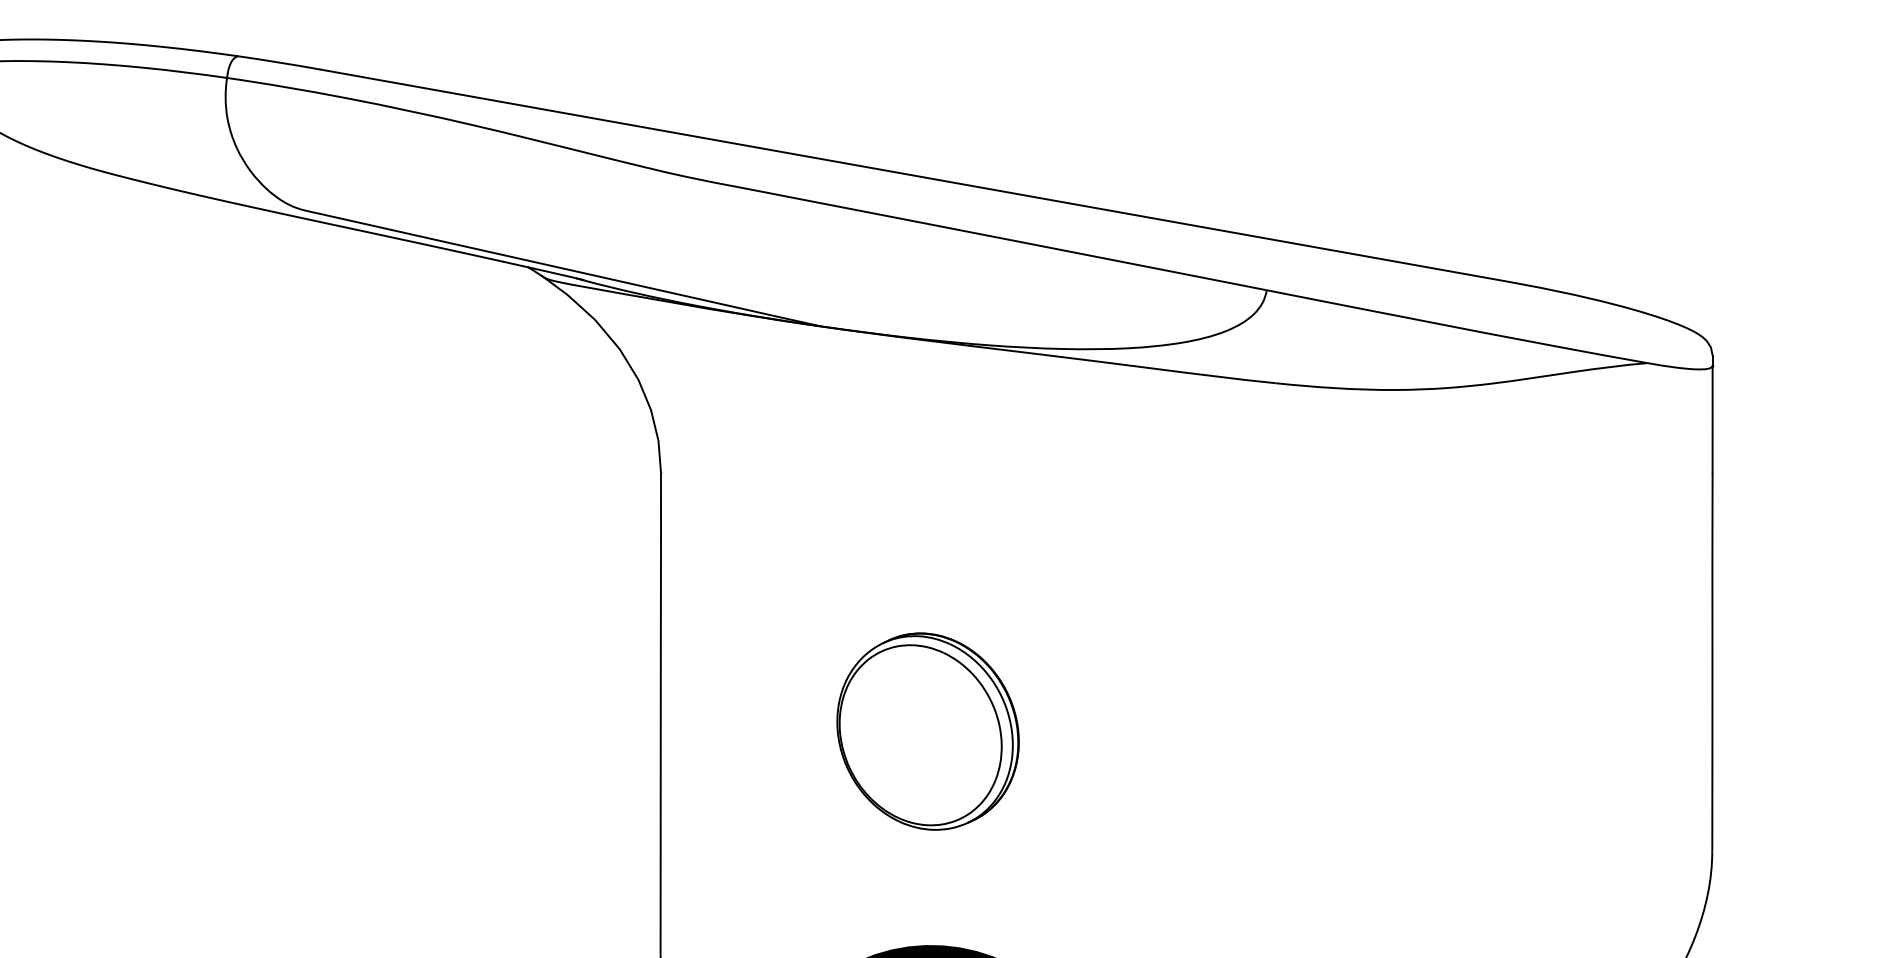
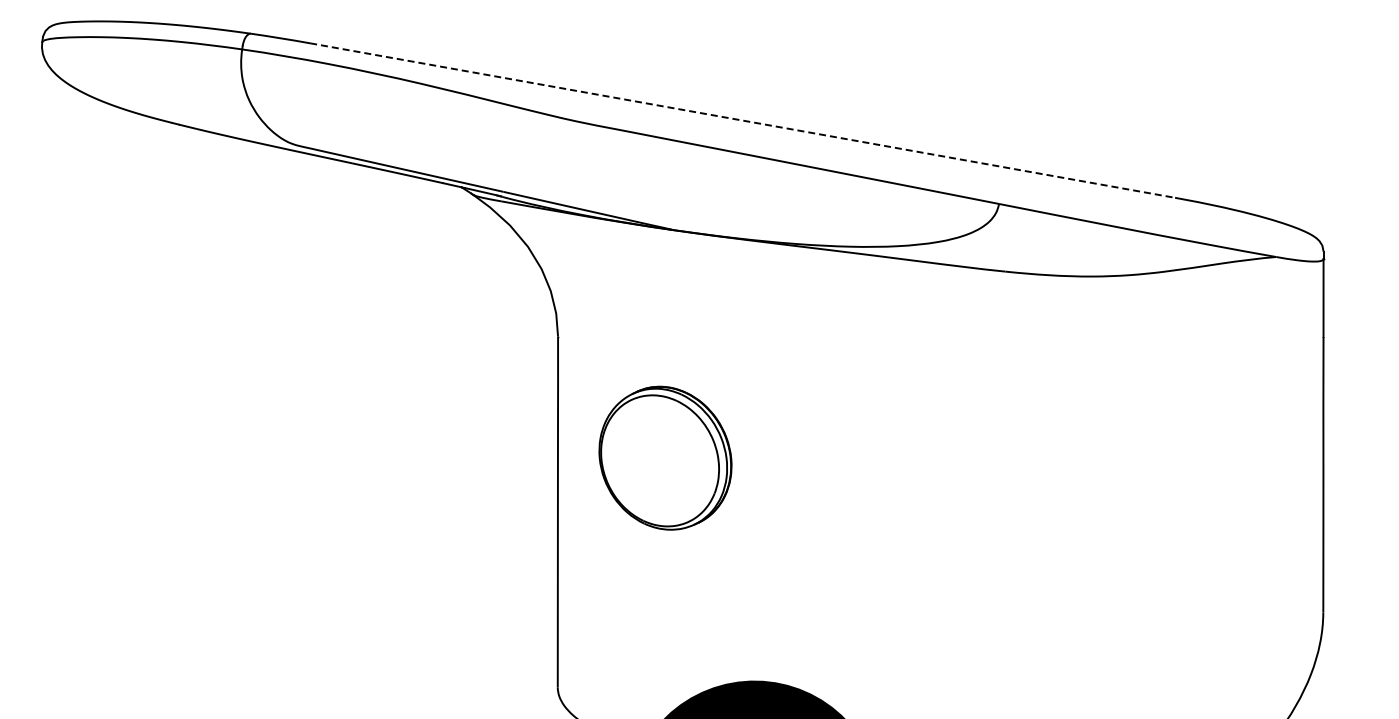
line: (915, 175) -> (743, 120), solid -> dashed
part: (928, 730) -> (665, 457), moved

